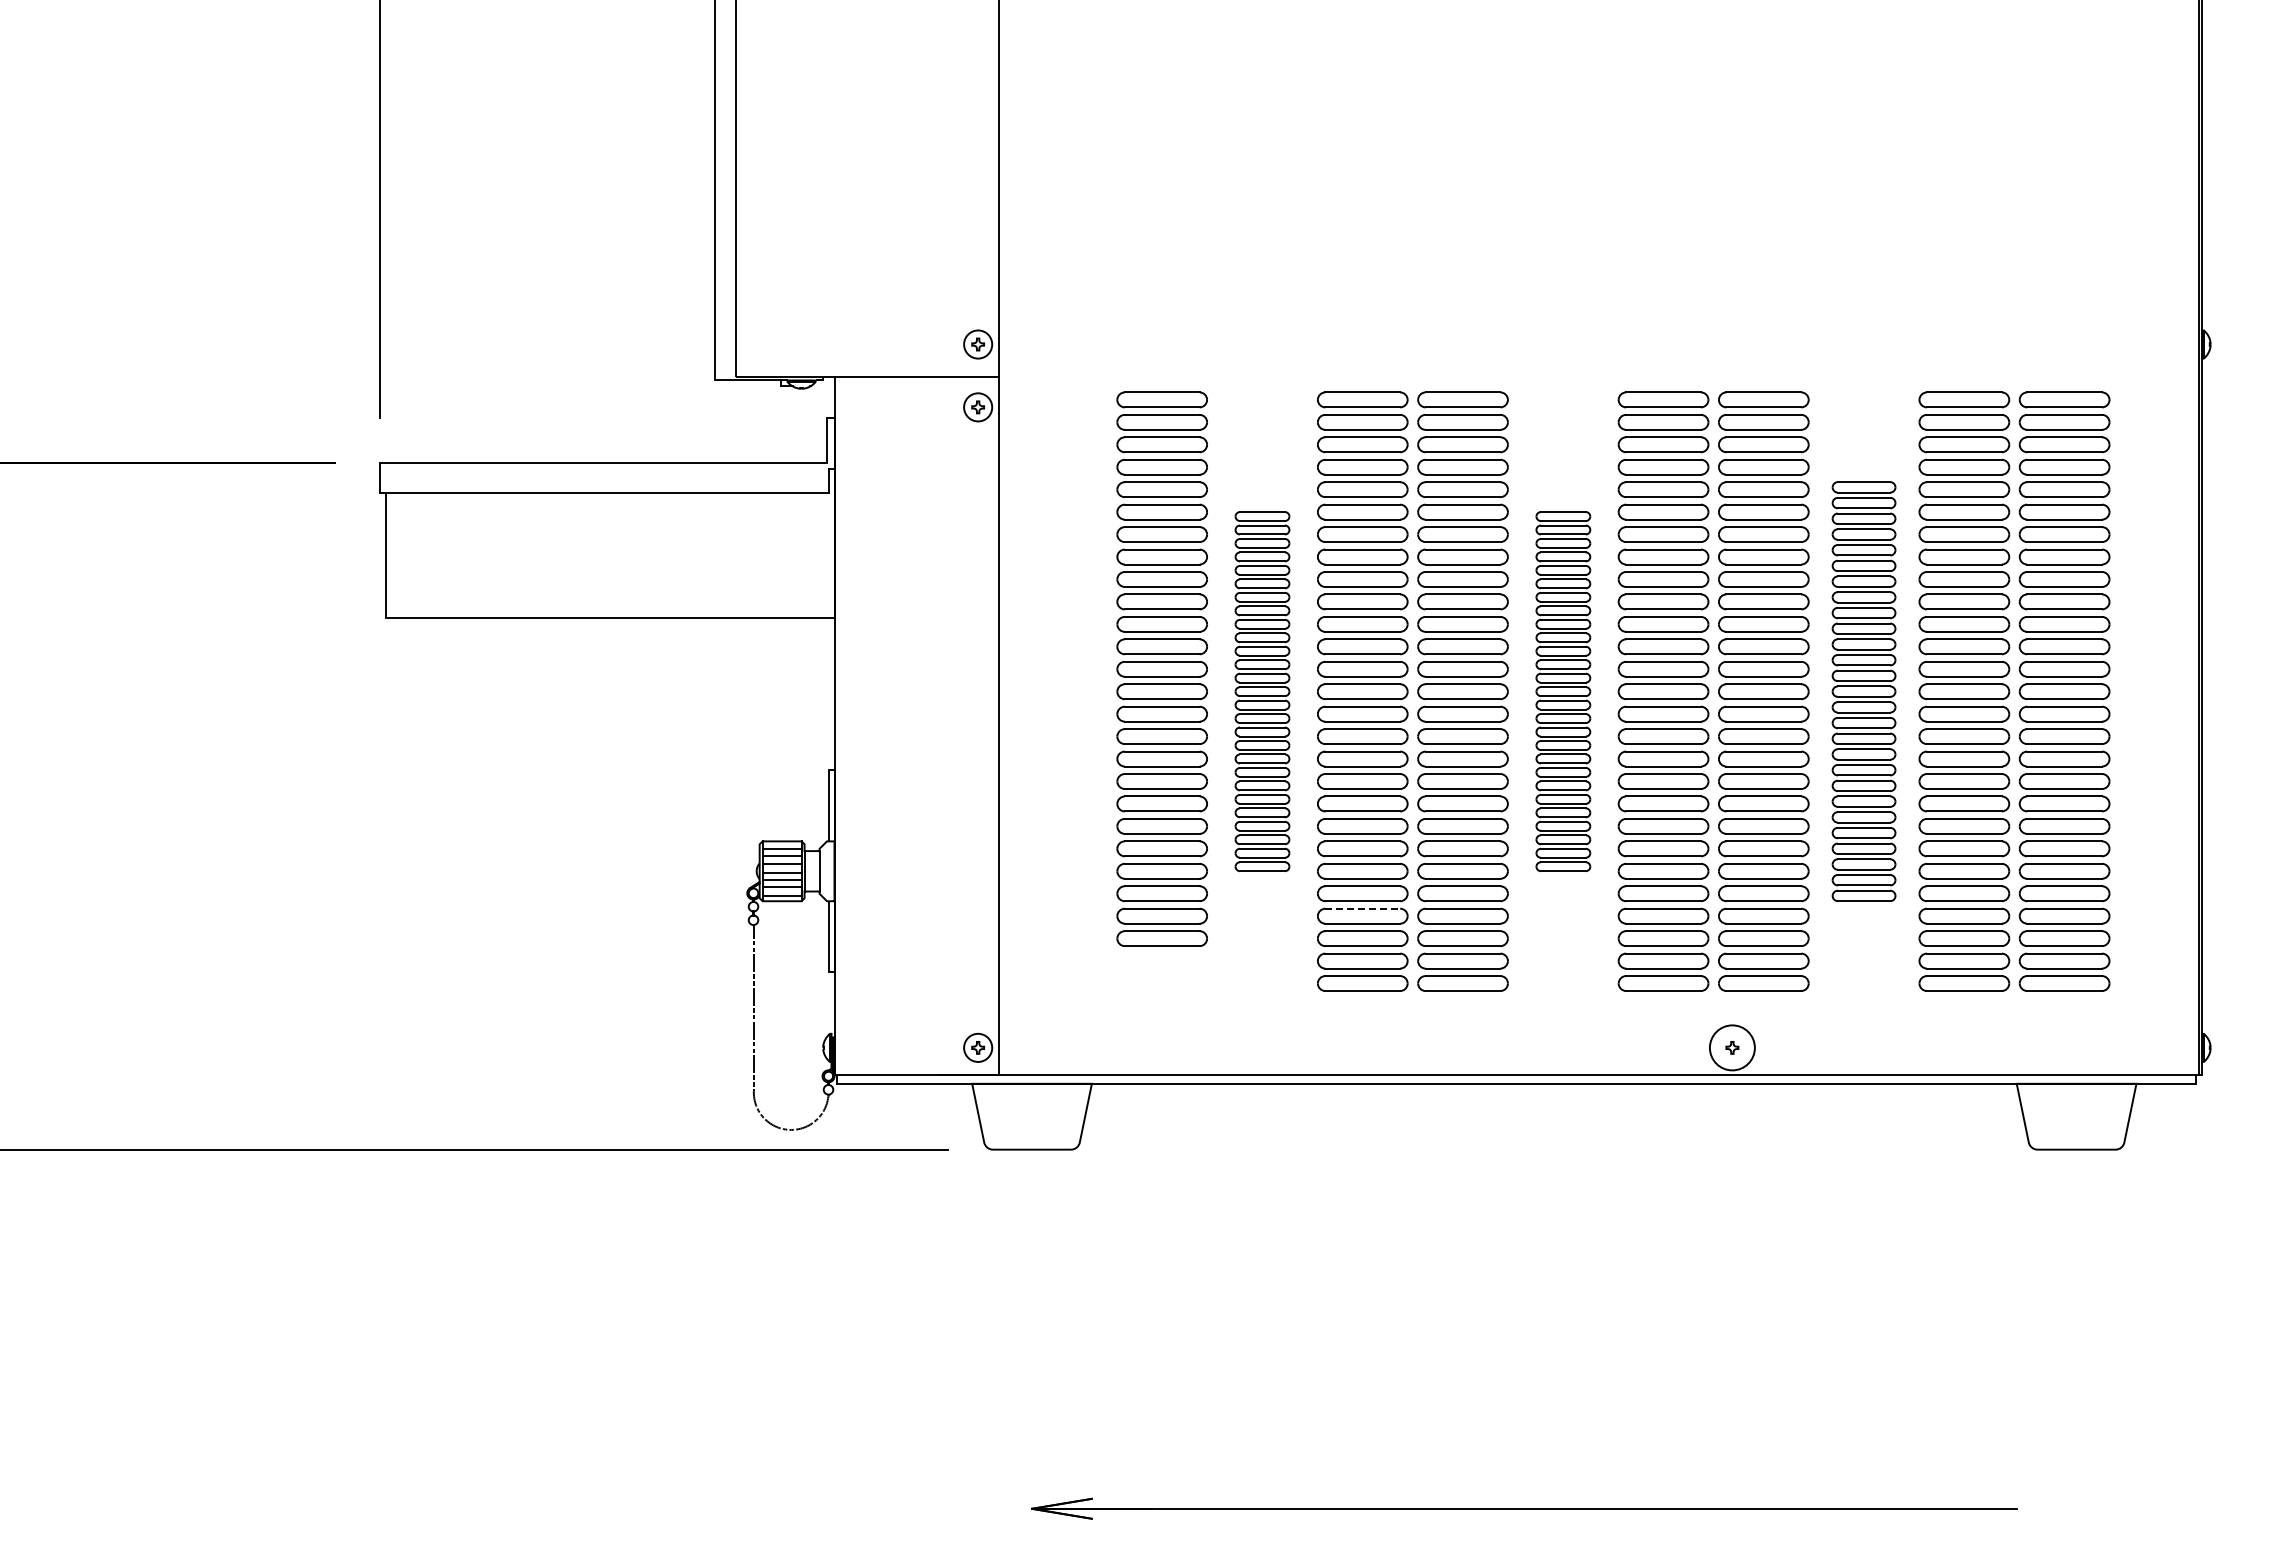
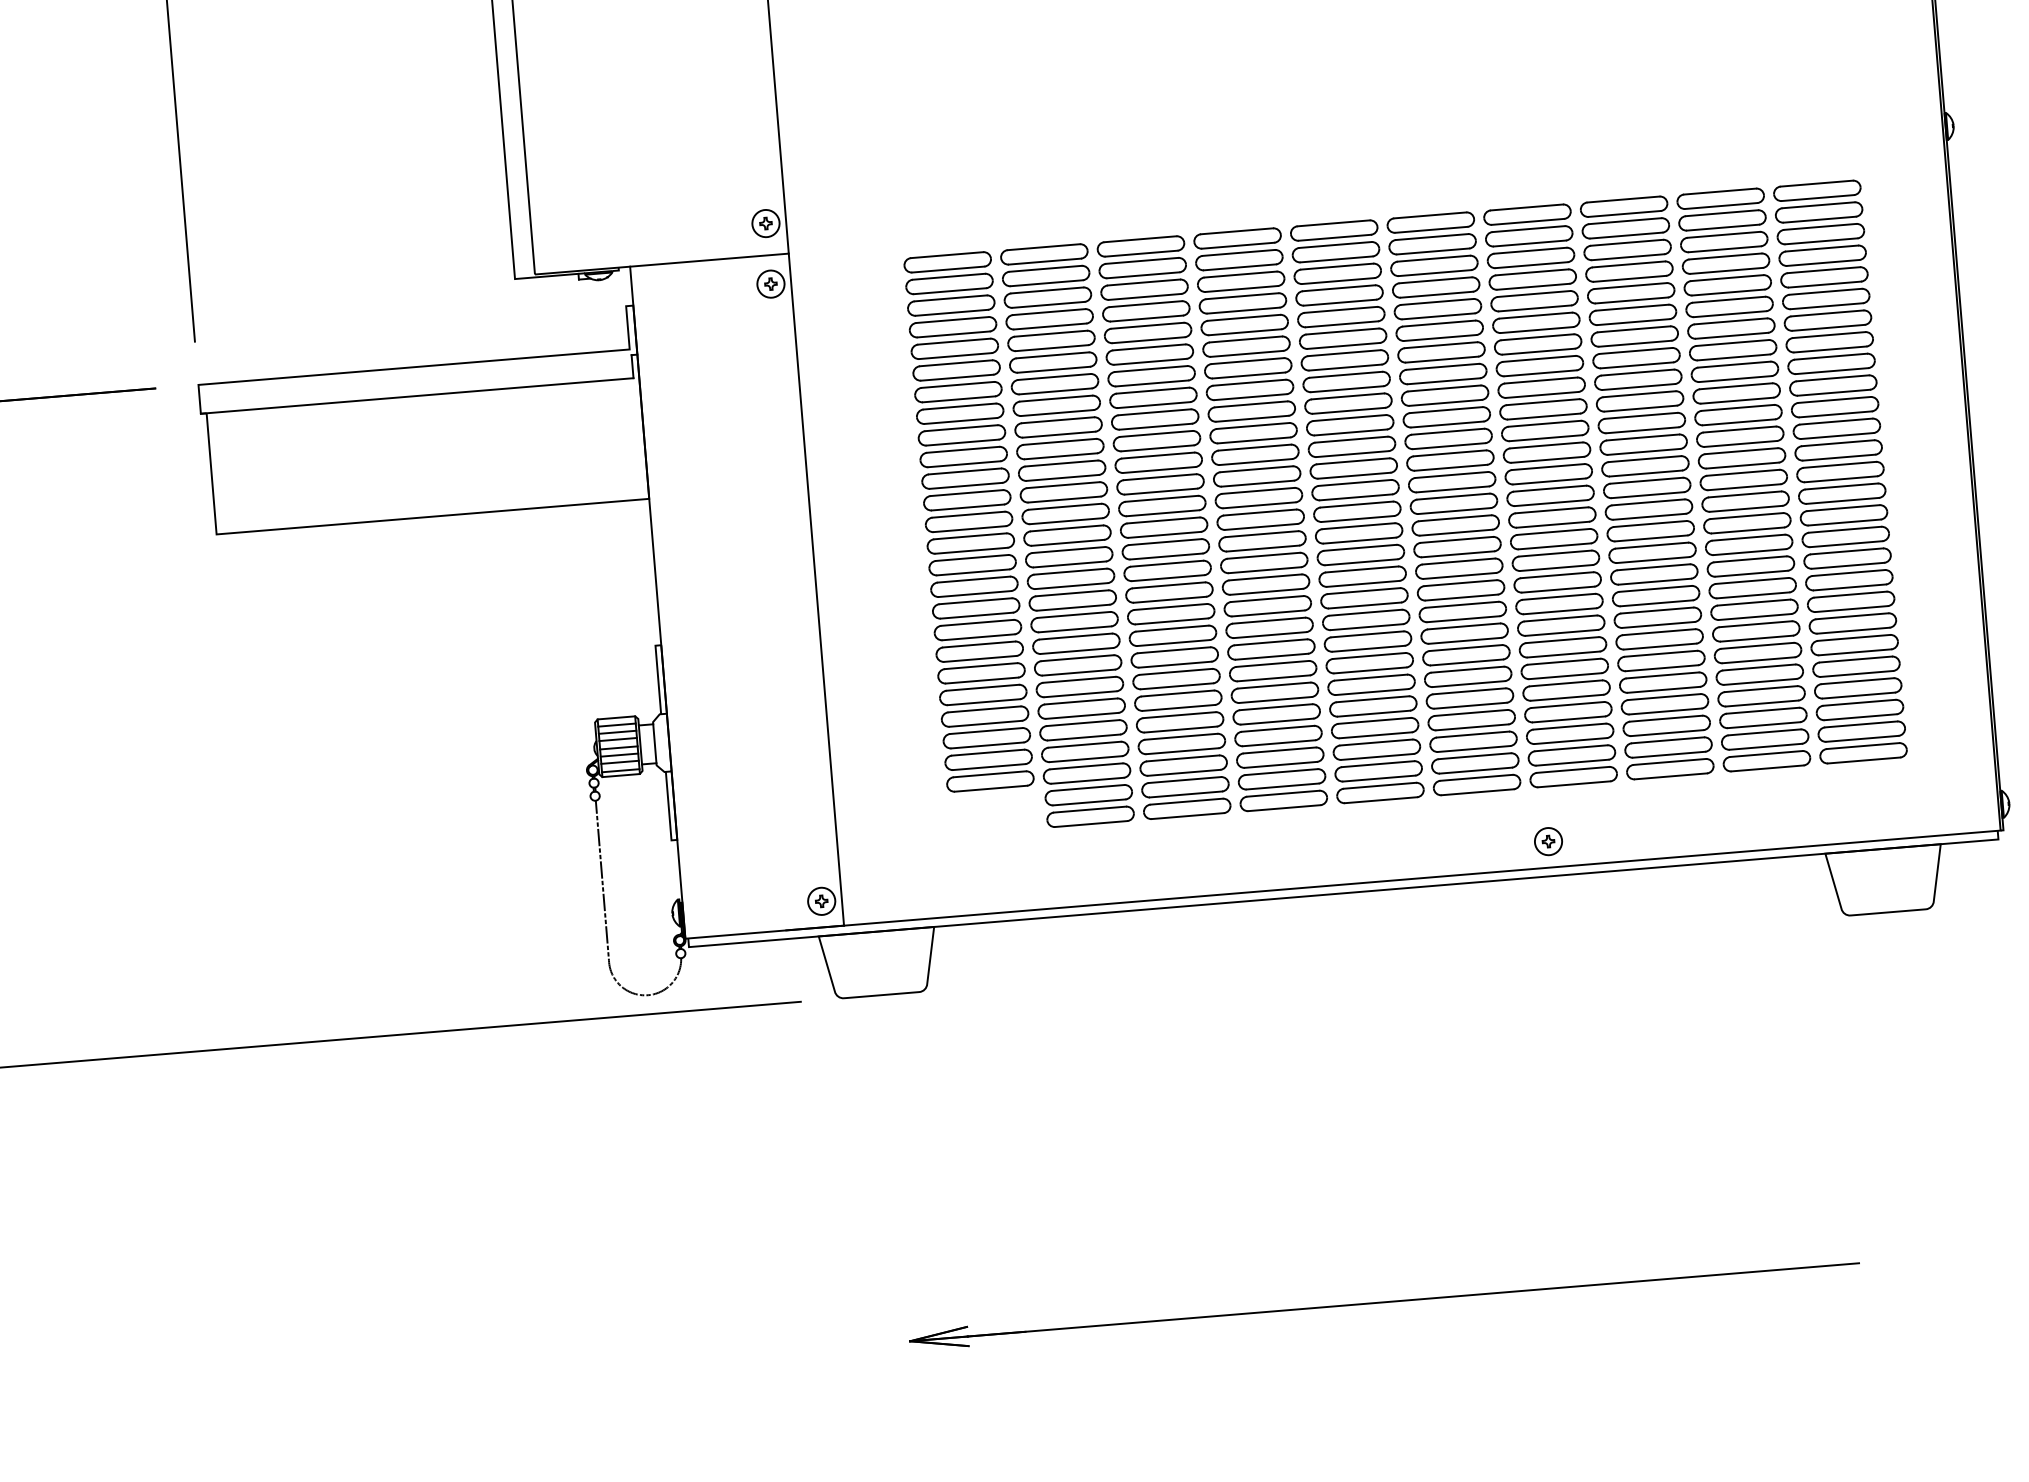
part: (1262, 691) -> (1067, 535), size x1.67
part: (1563, 691) -> (1357, 511), size x1.67
part: (1863, 691) -> (1646, 487), size x1.43
line: (1363, 908) -> (1181, 736), dashed -> solid
circle: (1732, 1047) -> (1548, 841), size x0.62

